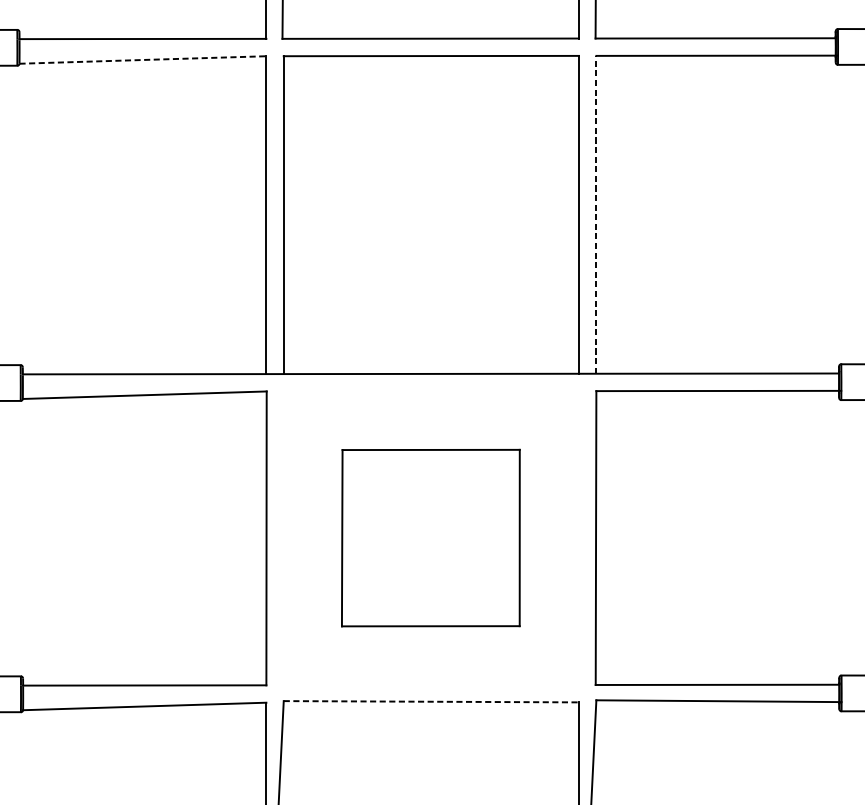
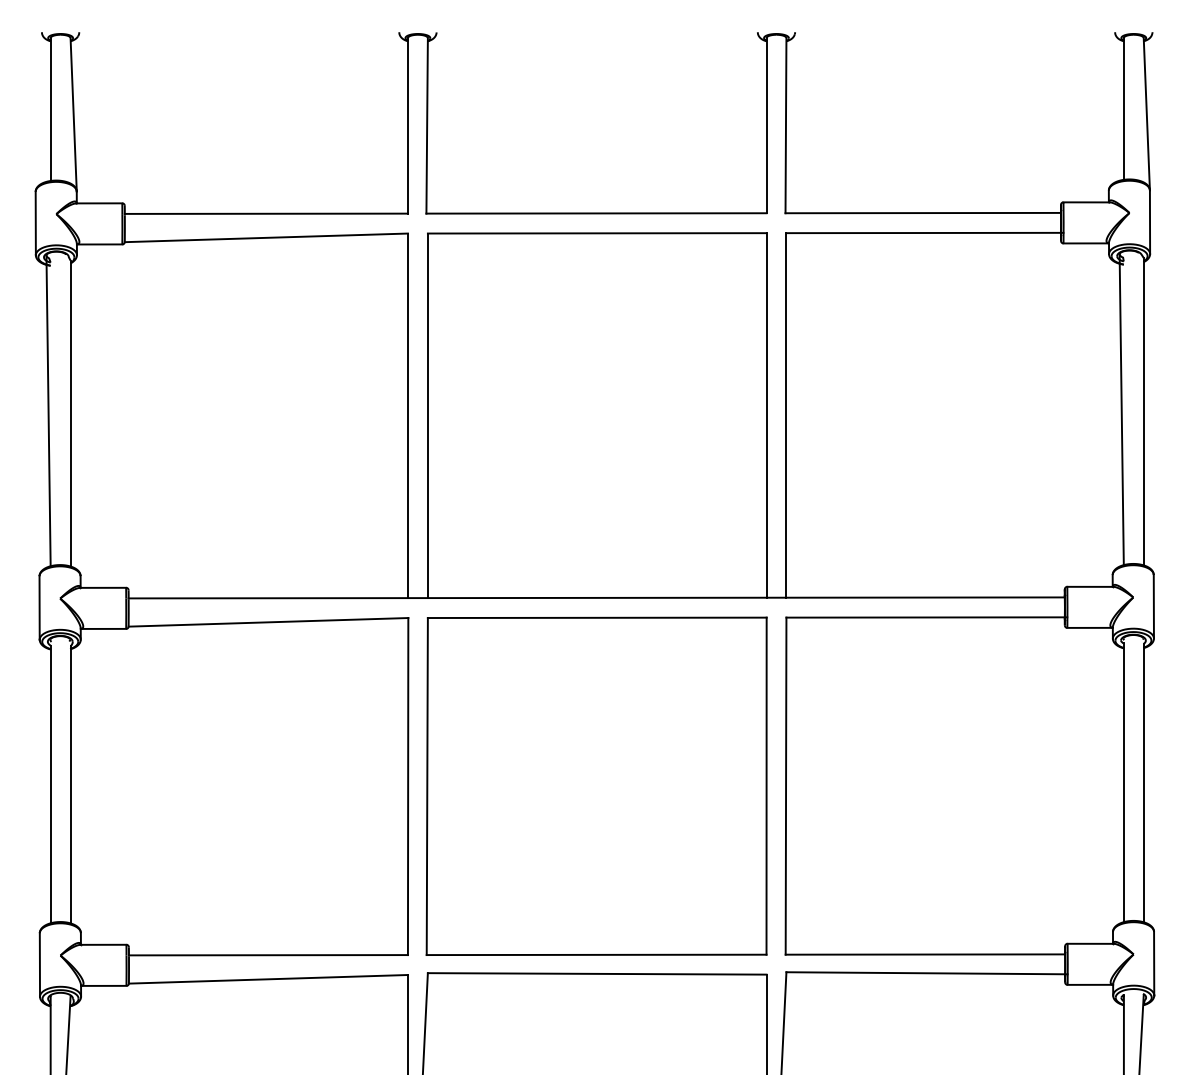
line: (143, 59) -> (266, 237), dashed -> solid
line: (596, 214) -> (786, 414), dashed -> solid
part: (430, 537) -> (596, 785), size x1.67
line: (431, 701) -> (597, 973), dashed -> solid

